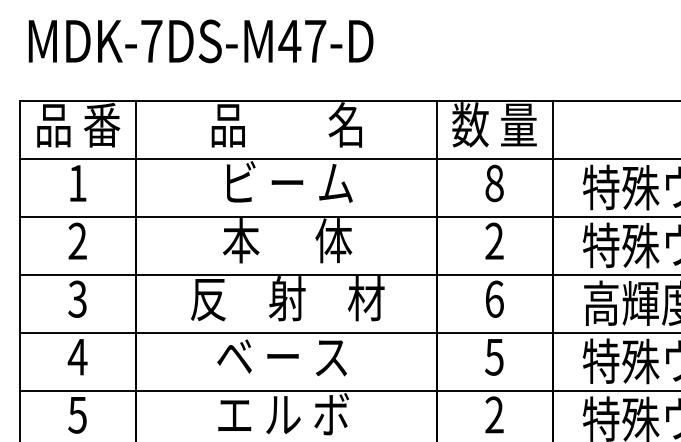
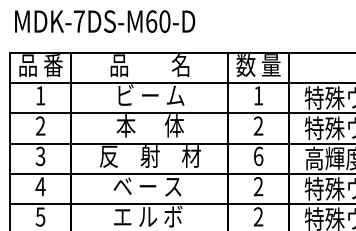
text: (301, 41) -> (157, 21), MDK-7DS-M47-D -> MDK-7DS-M60-D
text: (494, 182) -> (258, 95), 8 -> 1
text: (494, 356) -> (258, 186), 5 -> 2

